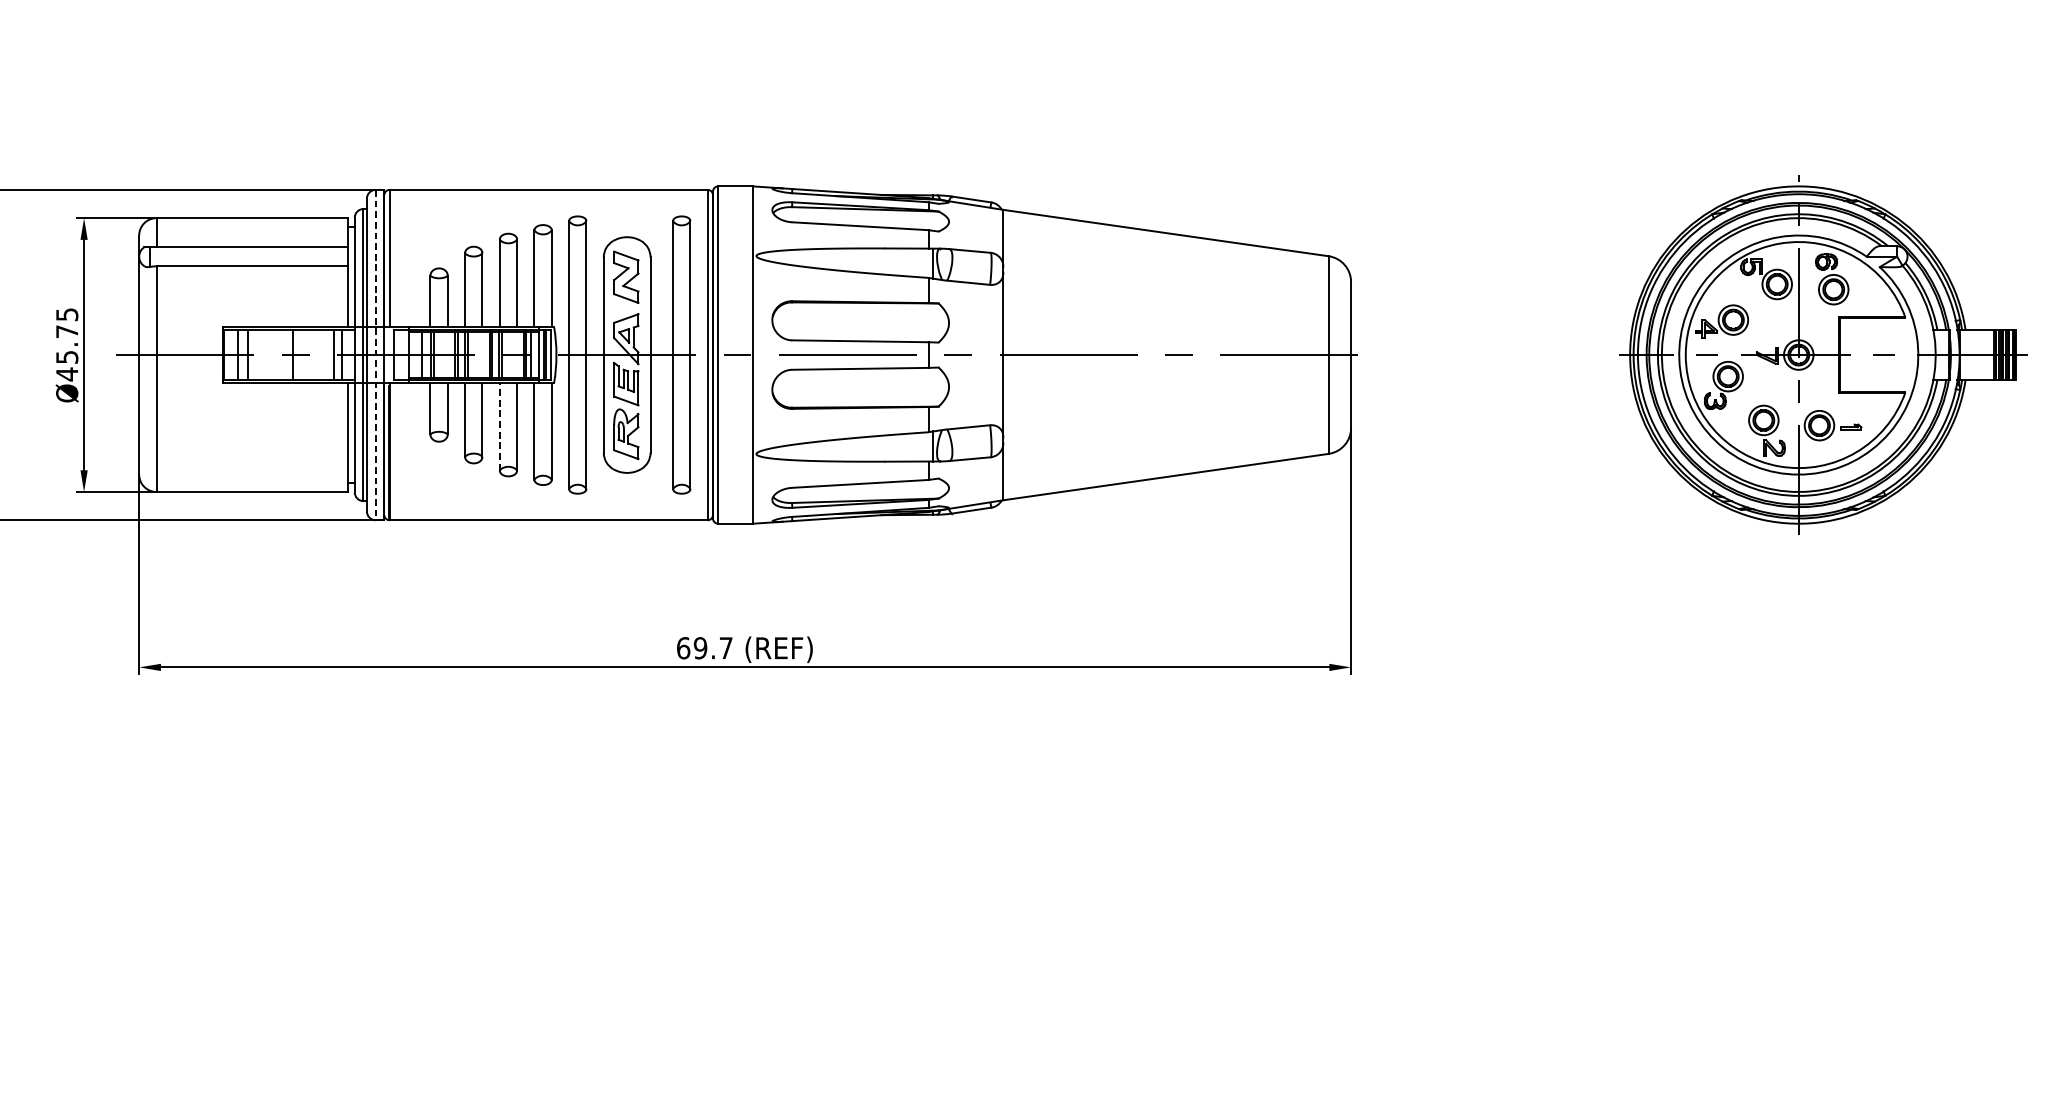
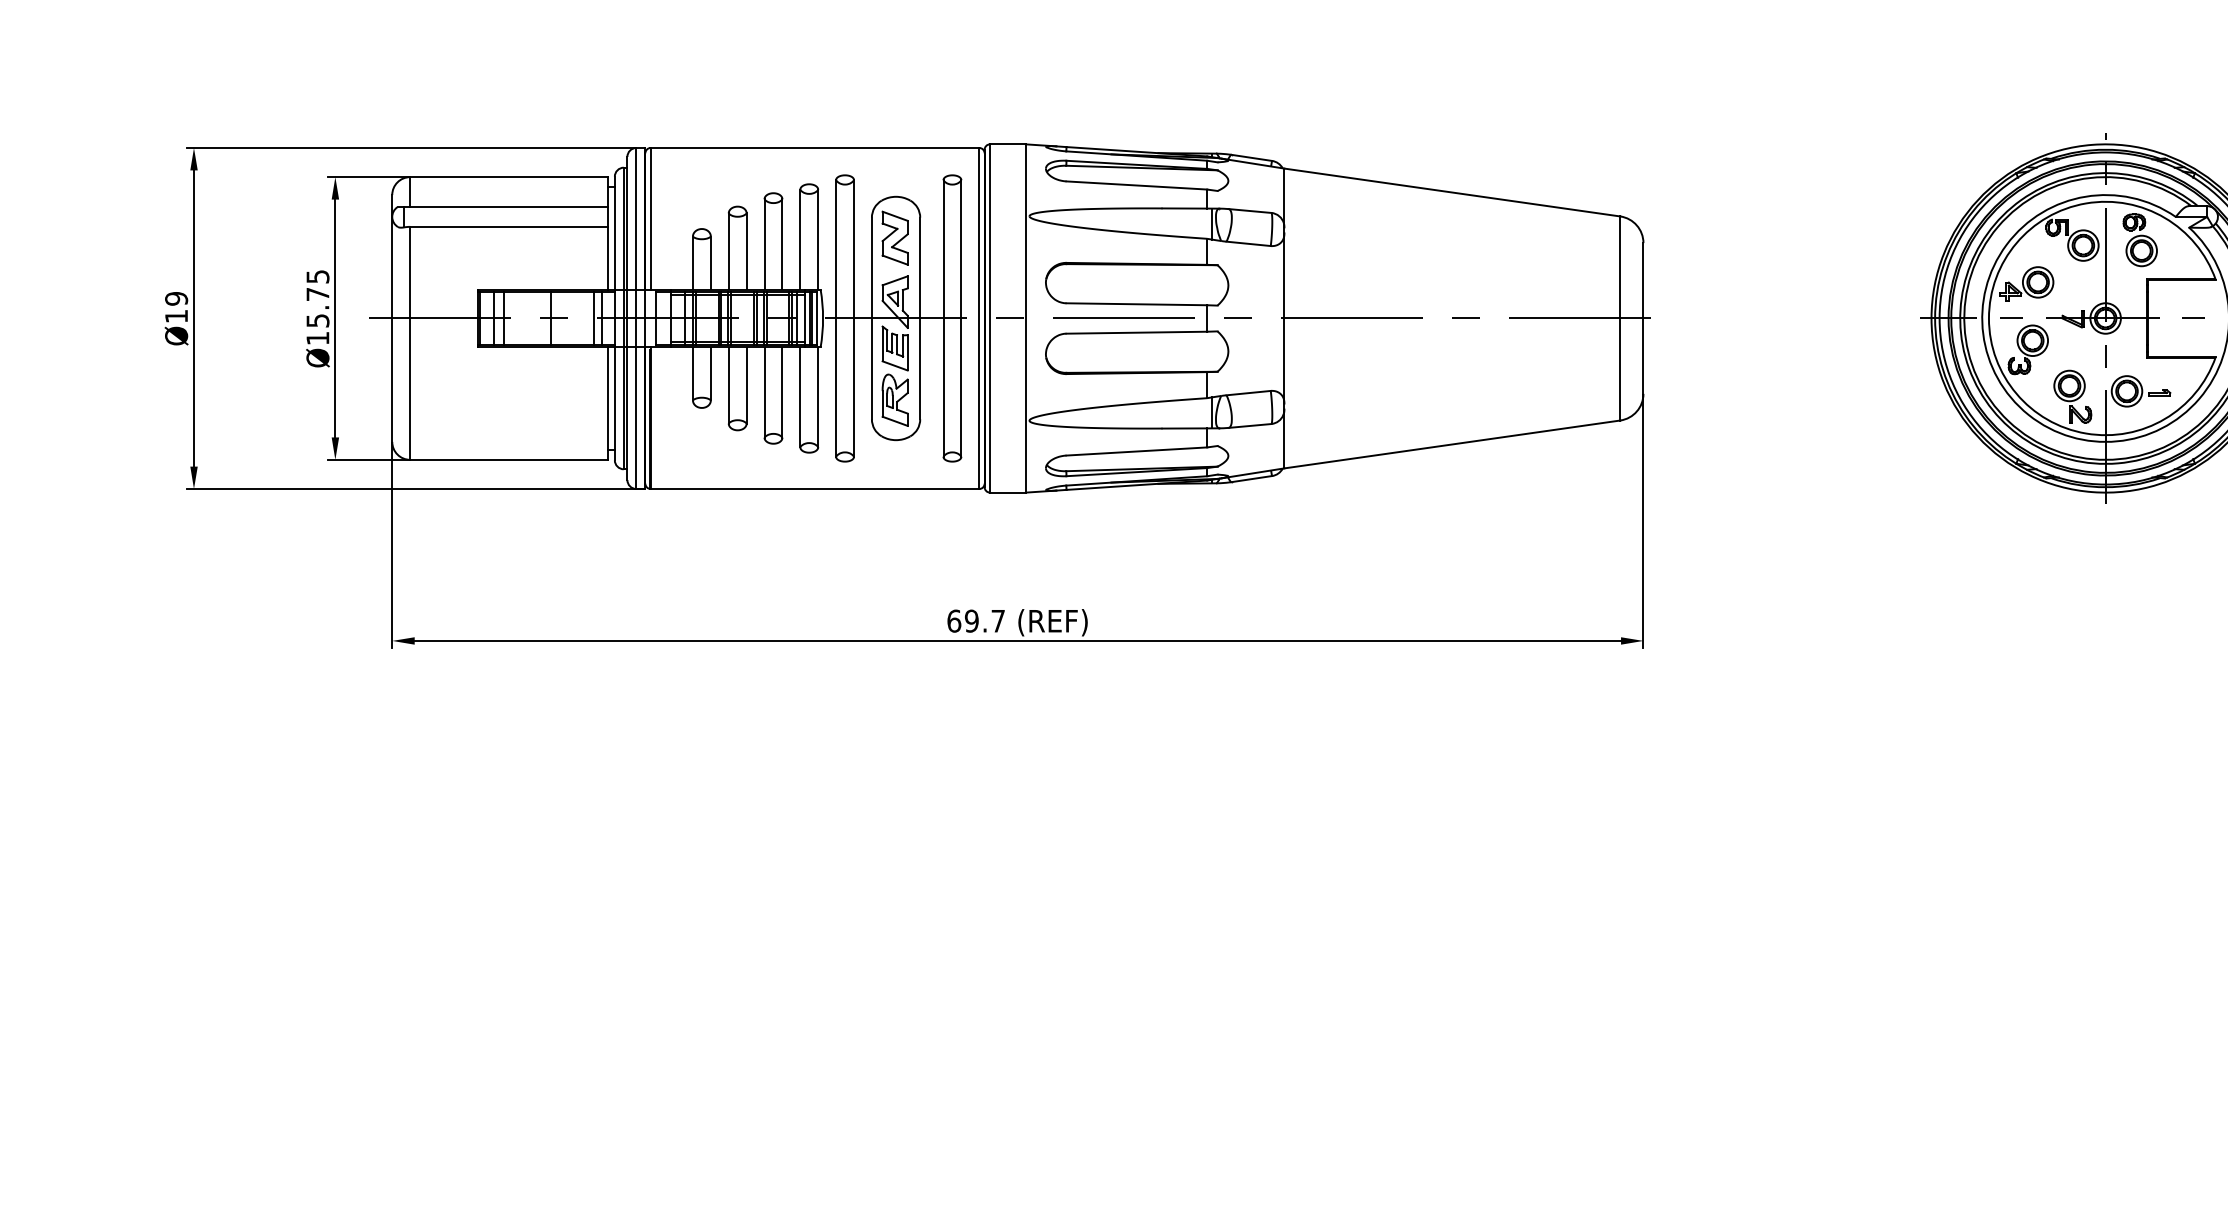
line: (375, 355) -> (636, 318), dashed -> solid
text: (66, 374) -> (317, 338), Ø45.75 -> Ø15.75
line: (499, 426) -> (764, 392), dashed -> solid

